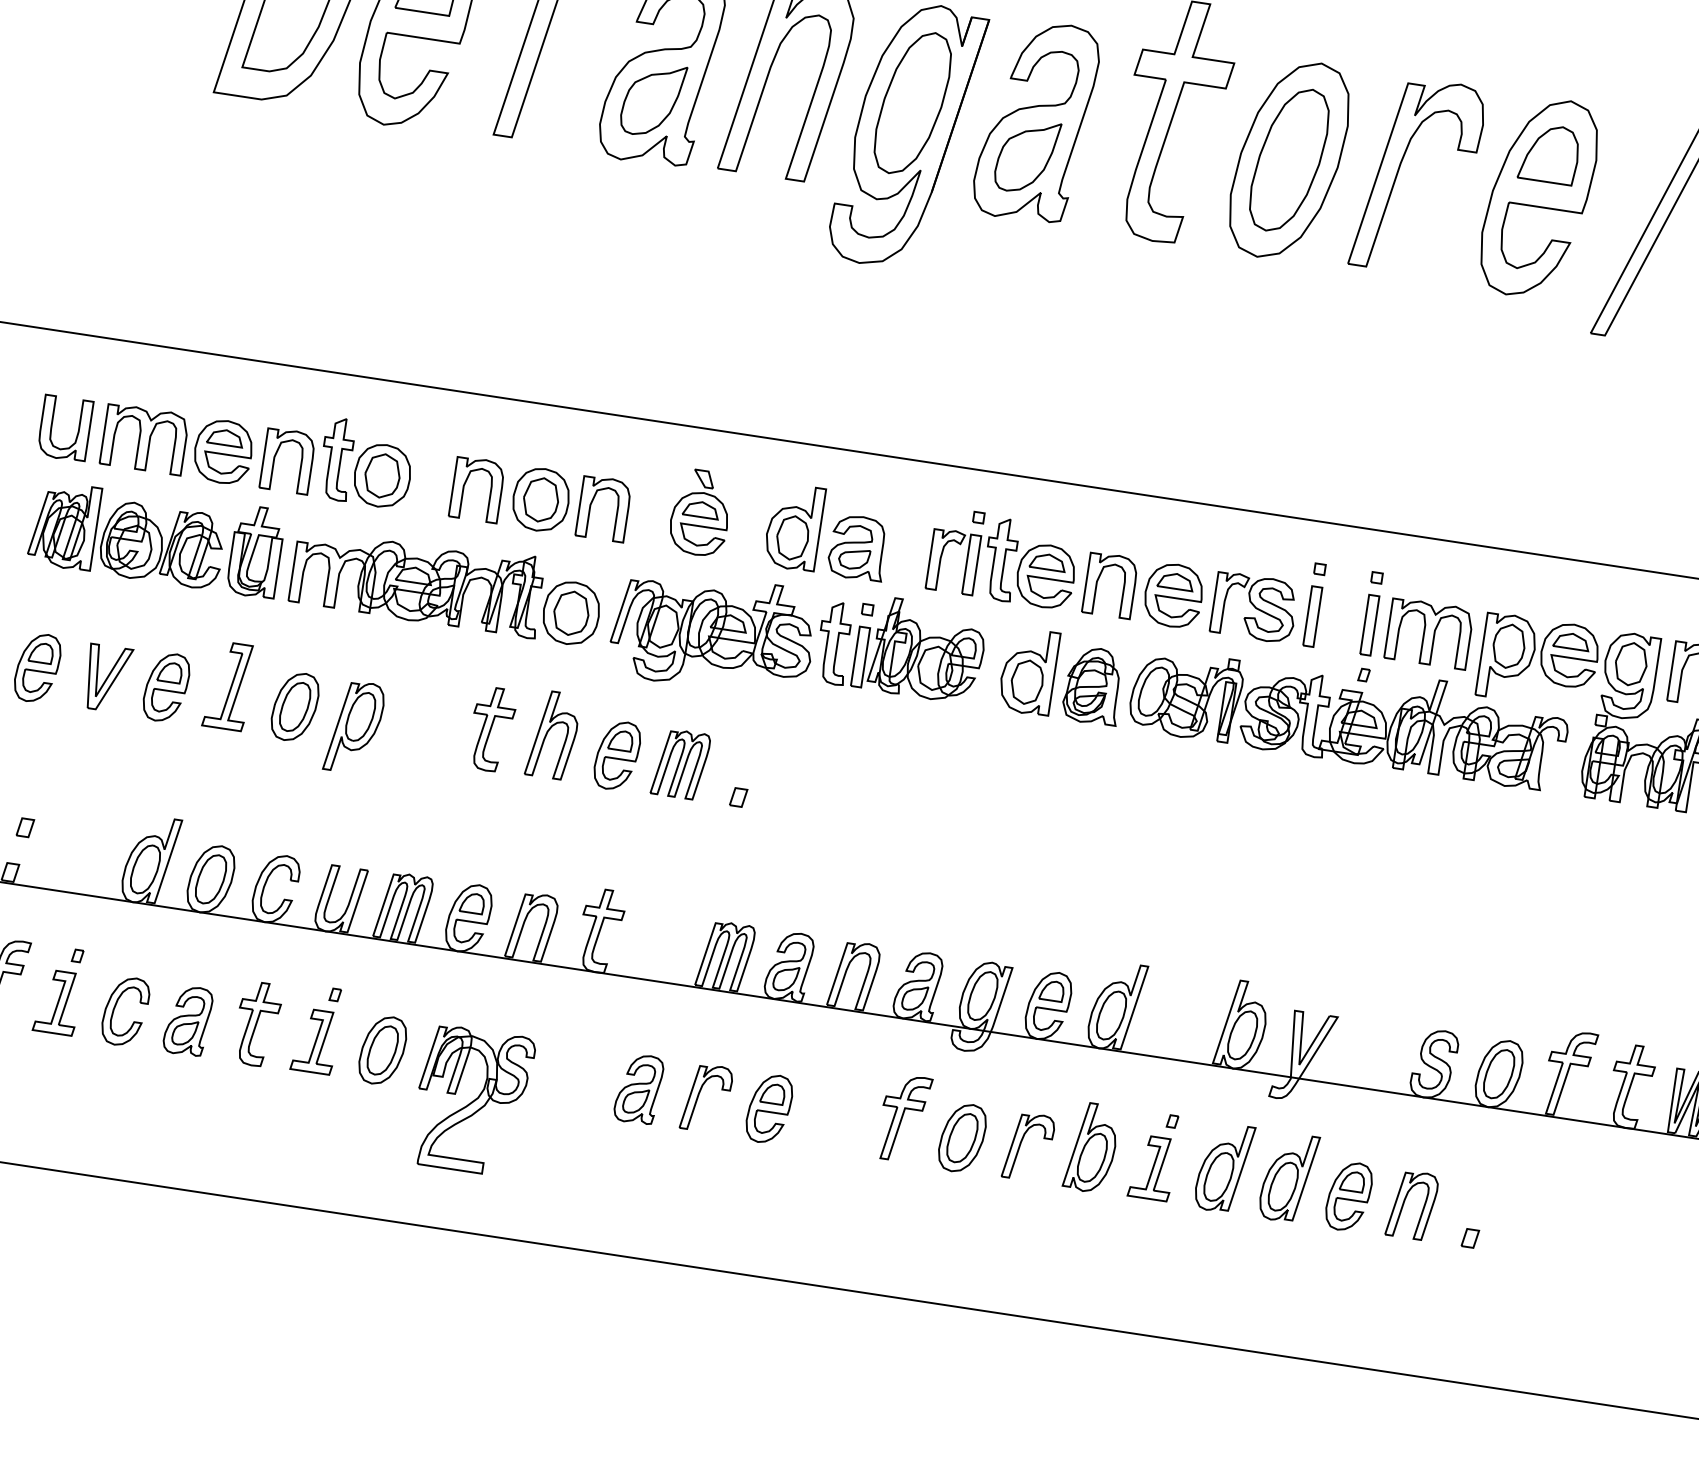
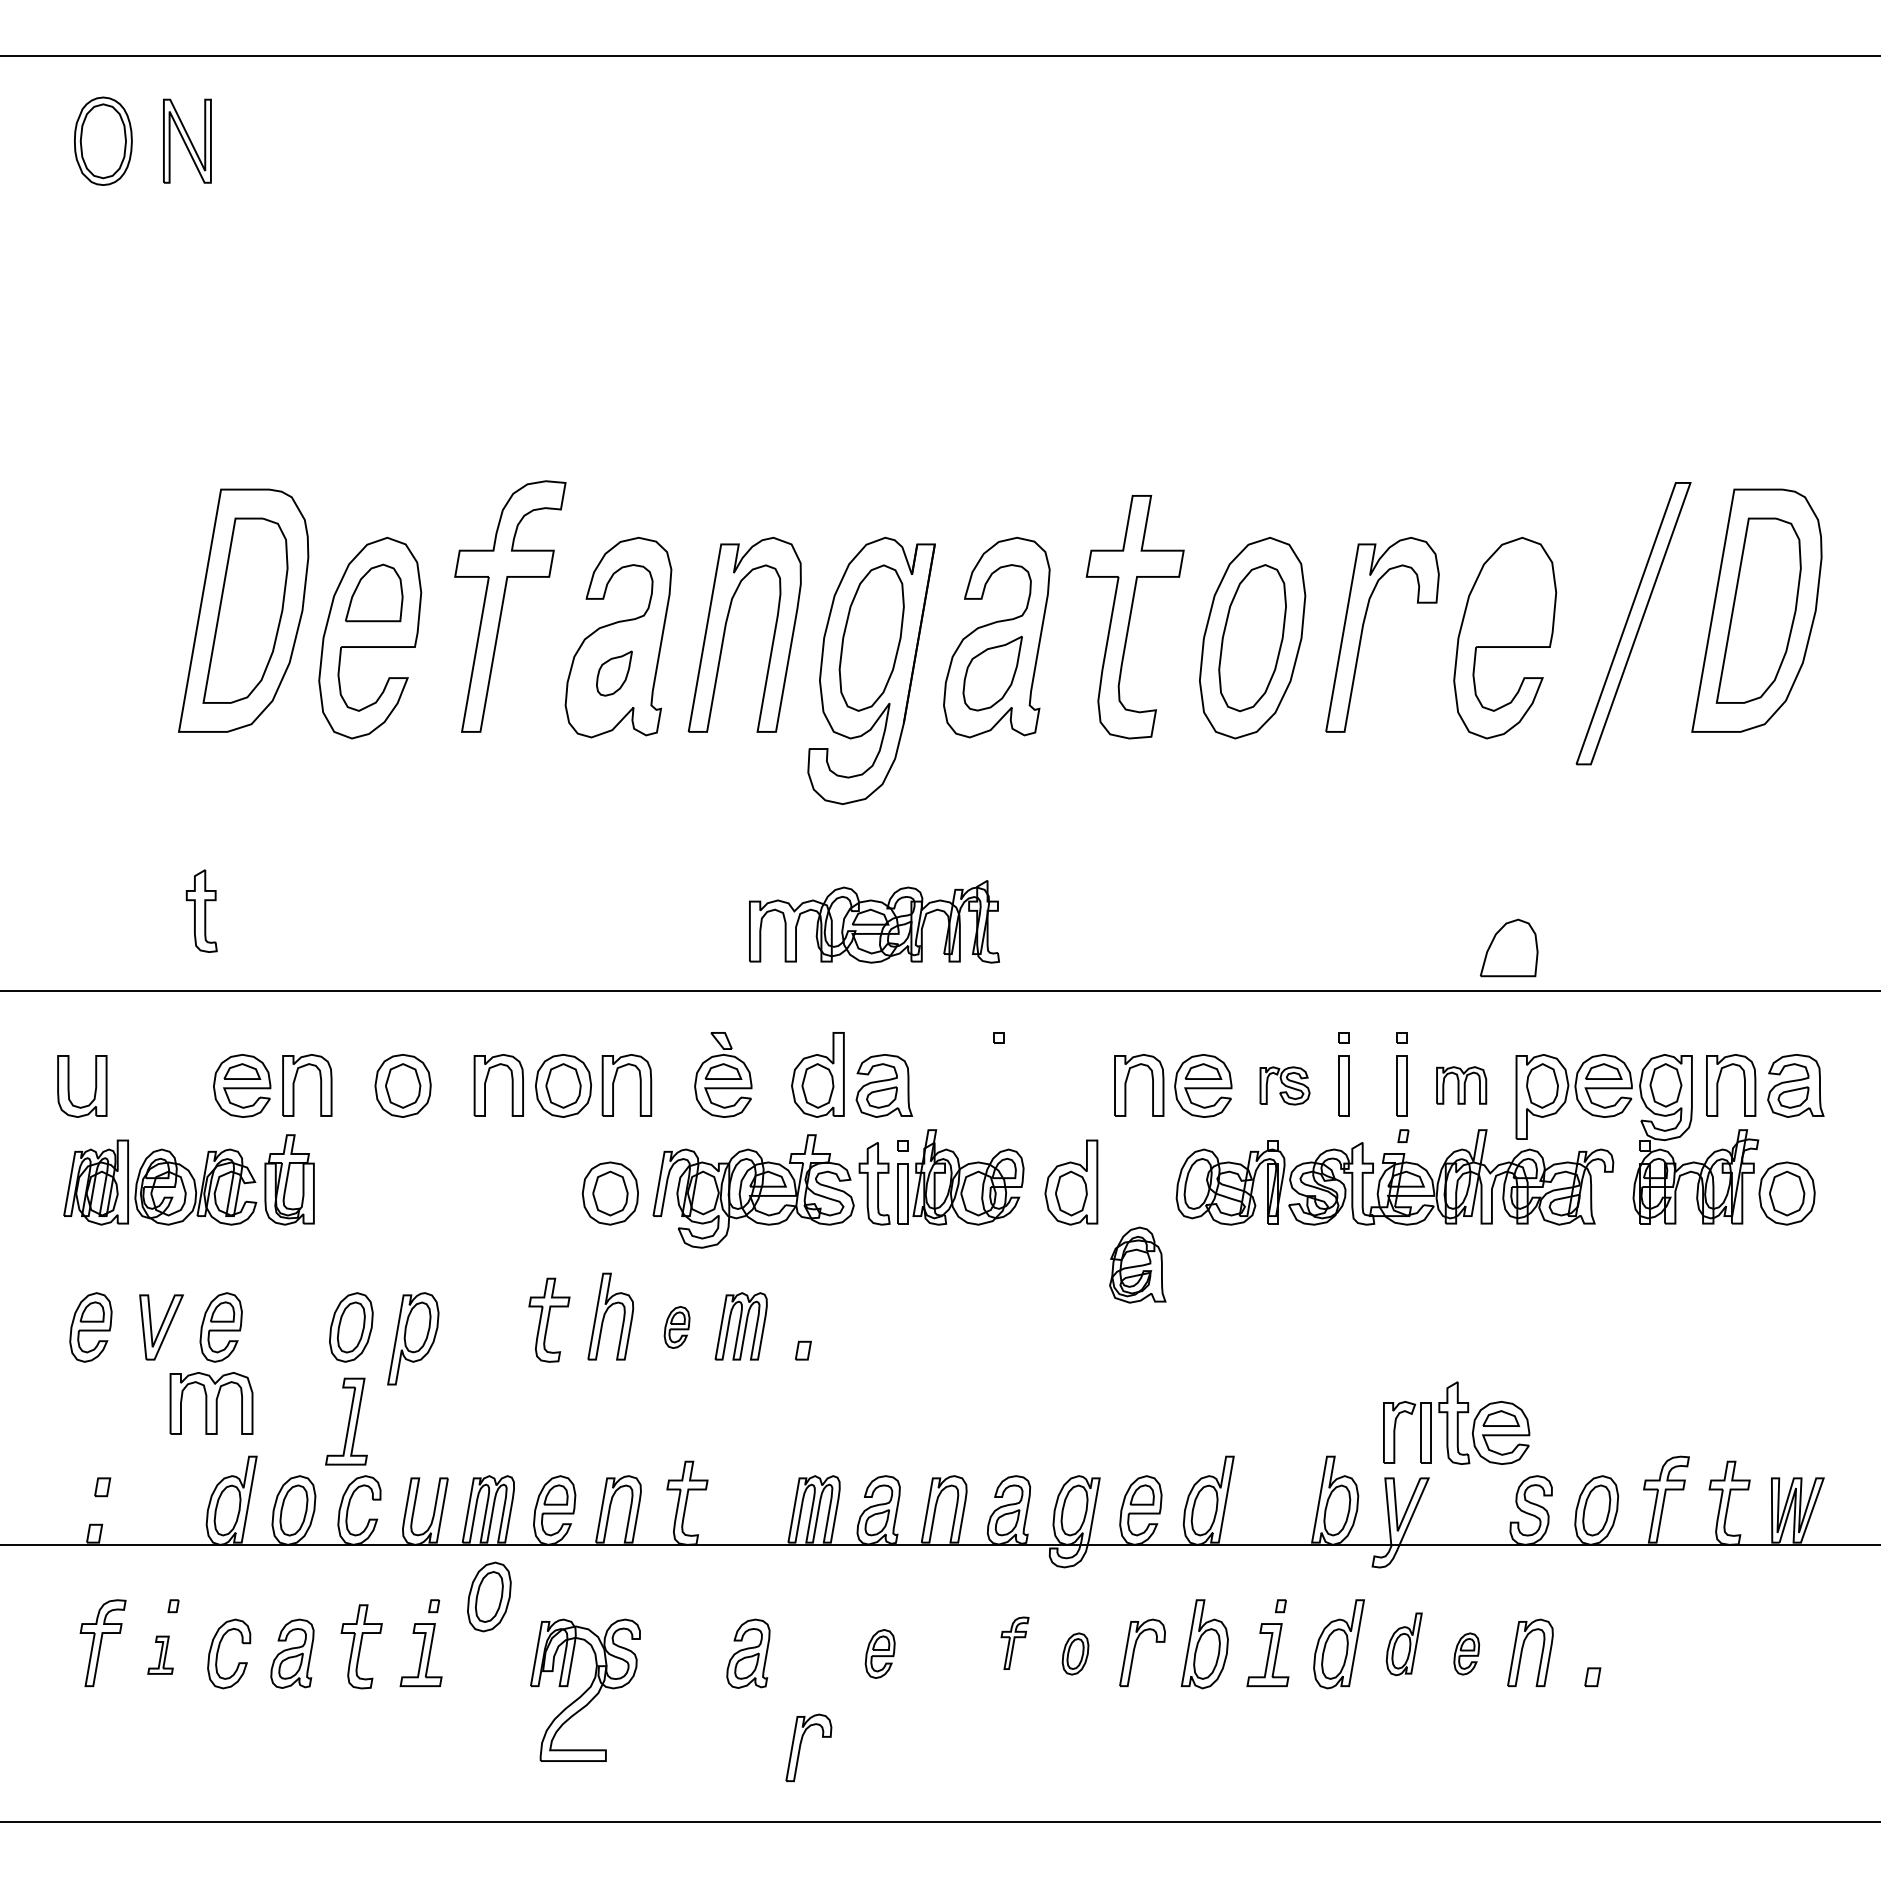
part: (653, 99) -> (614, 673), size x0.6
part: (1549, 153) -> (1508, 947), moved
part: (144, 439) -> (211, 1403), moved
part: (336, 458) -> (201, 910), moved
part: (1003, 559) -> (1456, 1422), moved
part: (417, 579) -> (874, 921), moved
part: (1253, 607) -> (1284, 1085), size x0.6
part: (1428, 633) -> (1461, 1085), size x0.6
part: (228, 685) -> (346, 1421), moved
part: (1093, 685) -> (1137, 1264), moved
part: (616, 755) -> (676, 1327), size x0.6
part: (57, 1002) -> (160, 1655), size x0.6
part: (382, 1049) -> (489, 1596), moved
part: (699, 1094) -> (801, 1745), moved
part: (768, 1108) -> (879, 1653), size x0.7
part: (903, 1118) -> (1014, 1643), size x0.6
part: (962, 1137) -> (1075, 1653), size x0.6
part: (1289, 1177) -> (1404, 1644), size x0.7
part: (1349, 1196) -> (1466, 1653), size x0.6

